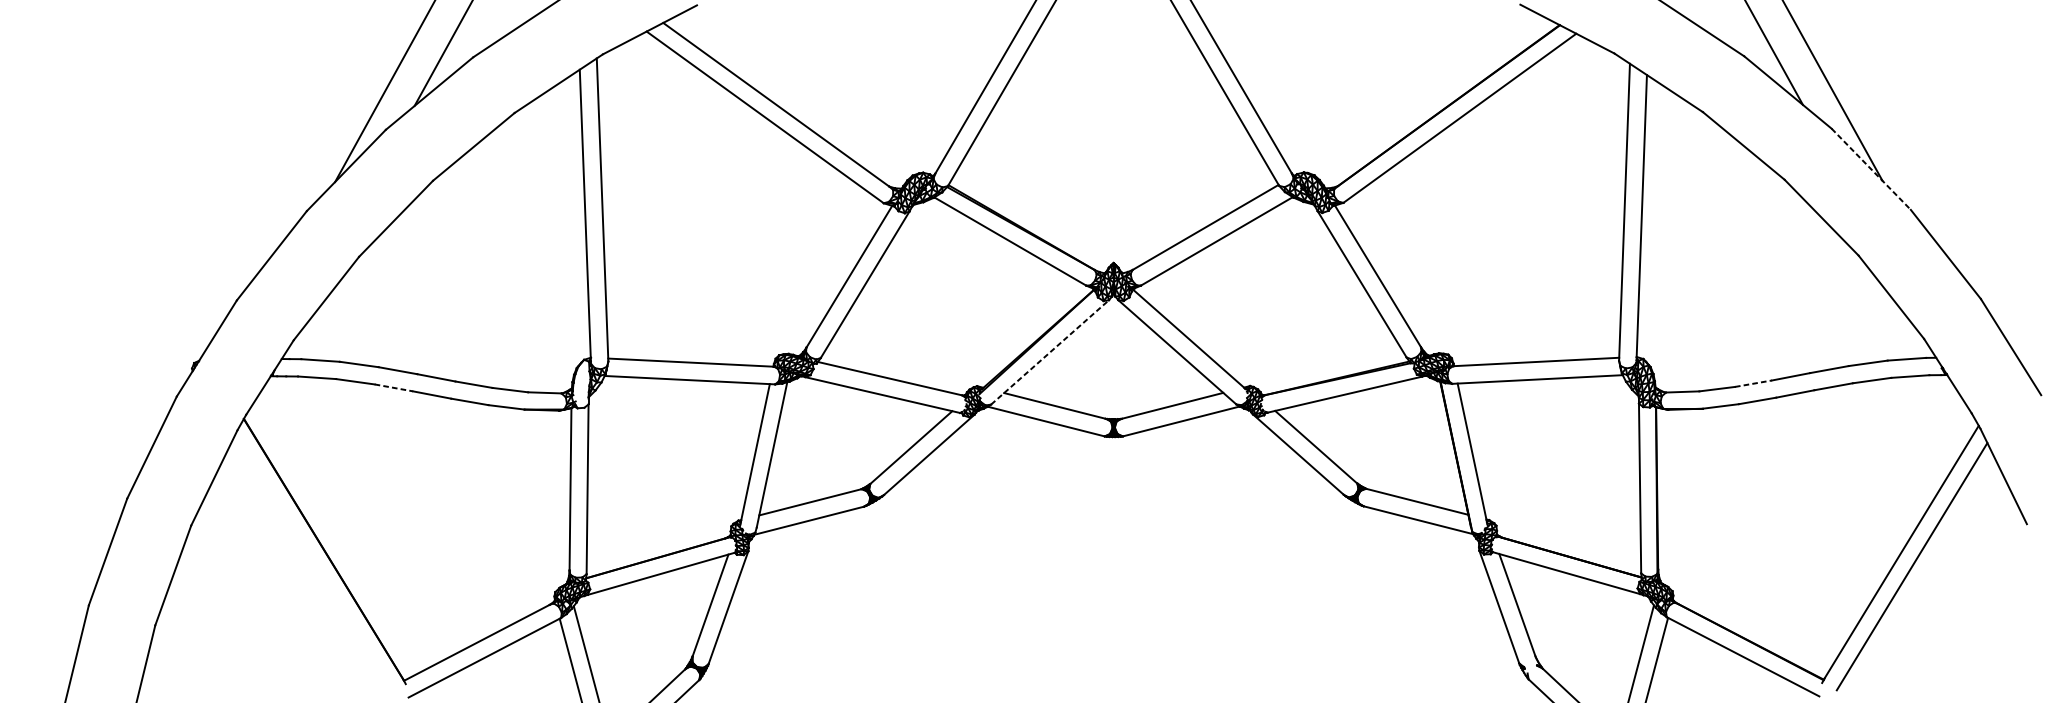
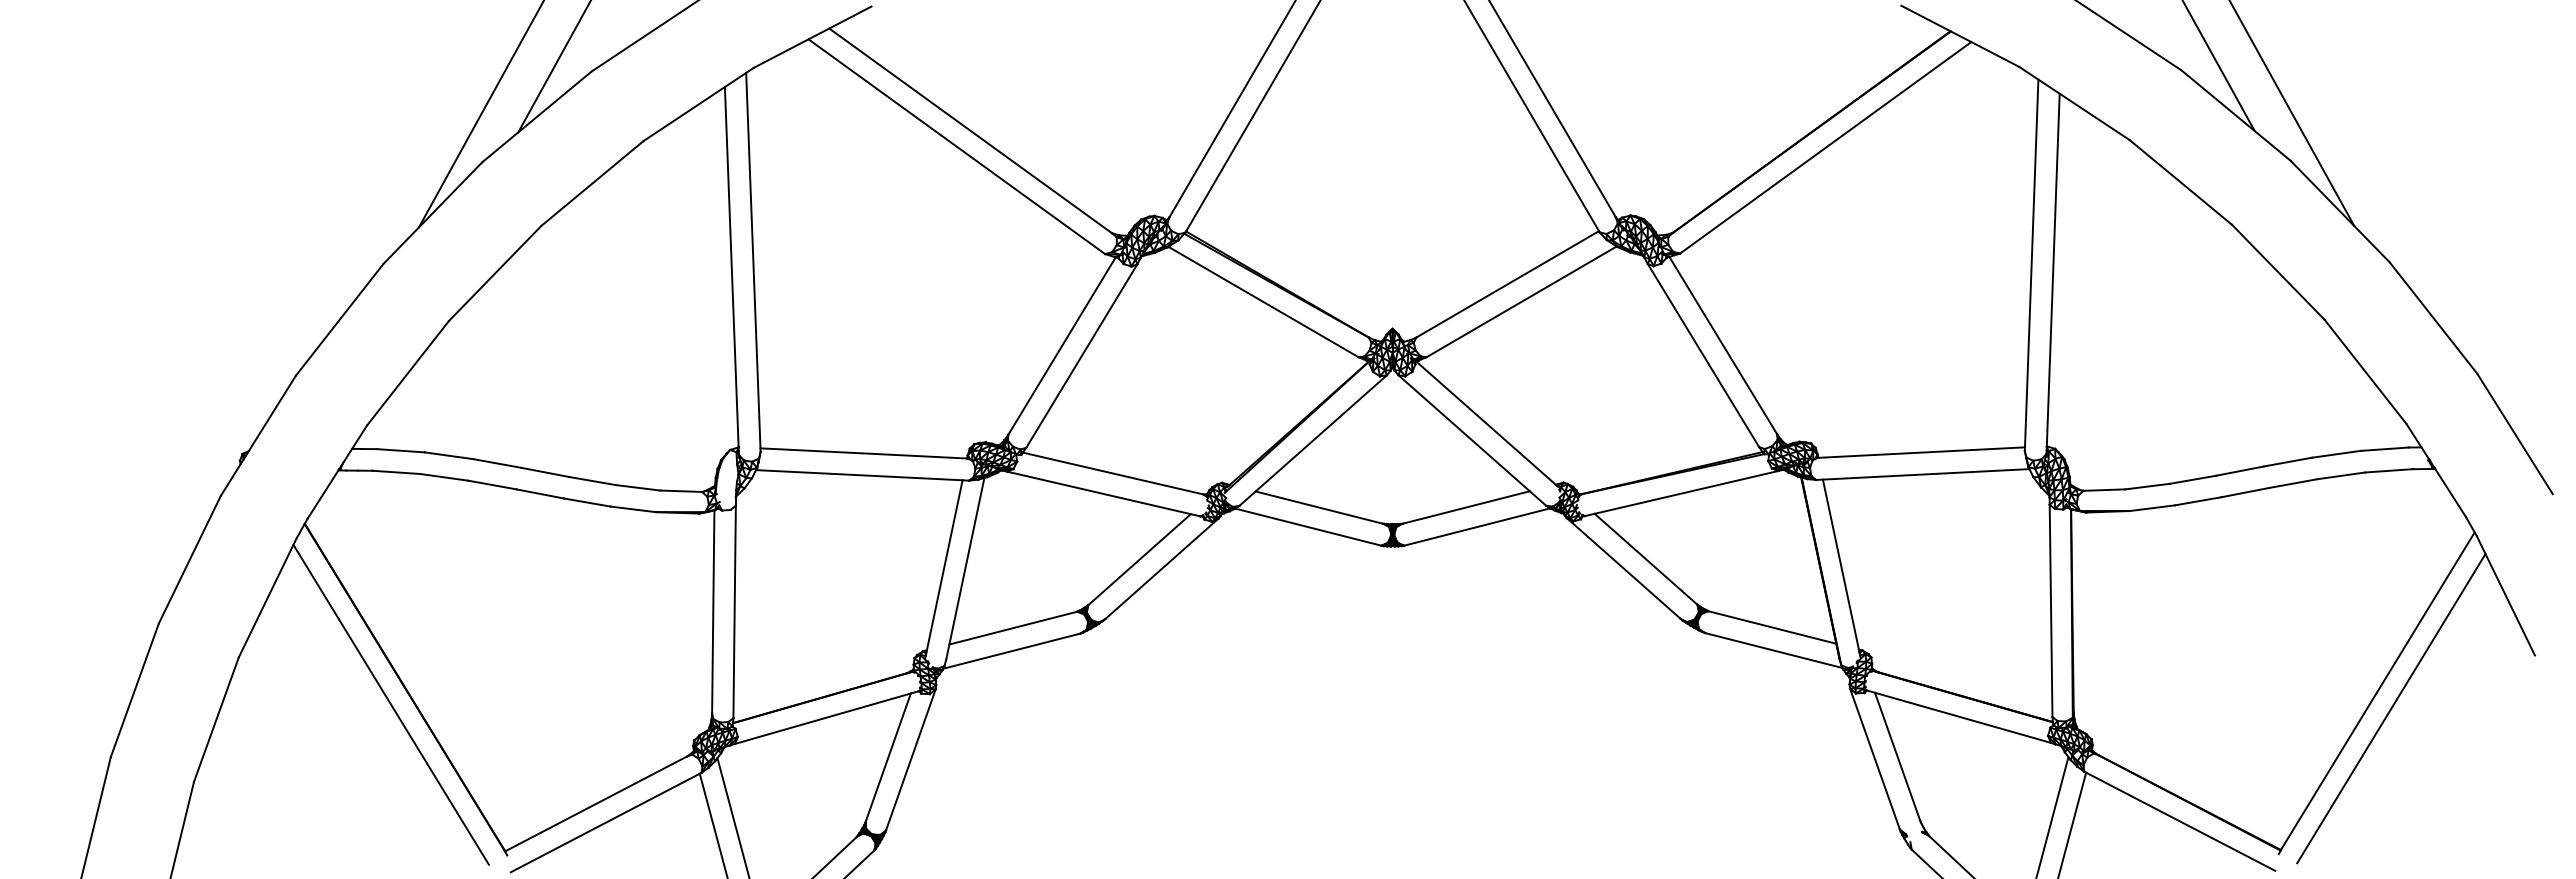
line: (1871, 169) -> (2340, 211), dashed -> solid
line: (1050, 352) -> (1313, 440), dashed -> solid
line: (1753, 383) -> (2192, 479), dashed -> solid
line: (393, 388) -> (492, 485), dashed -> solid
line: (312, 563) -> (390, 704), added

